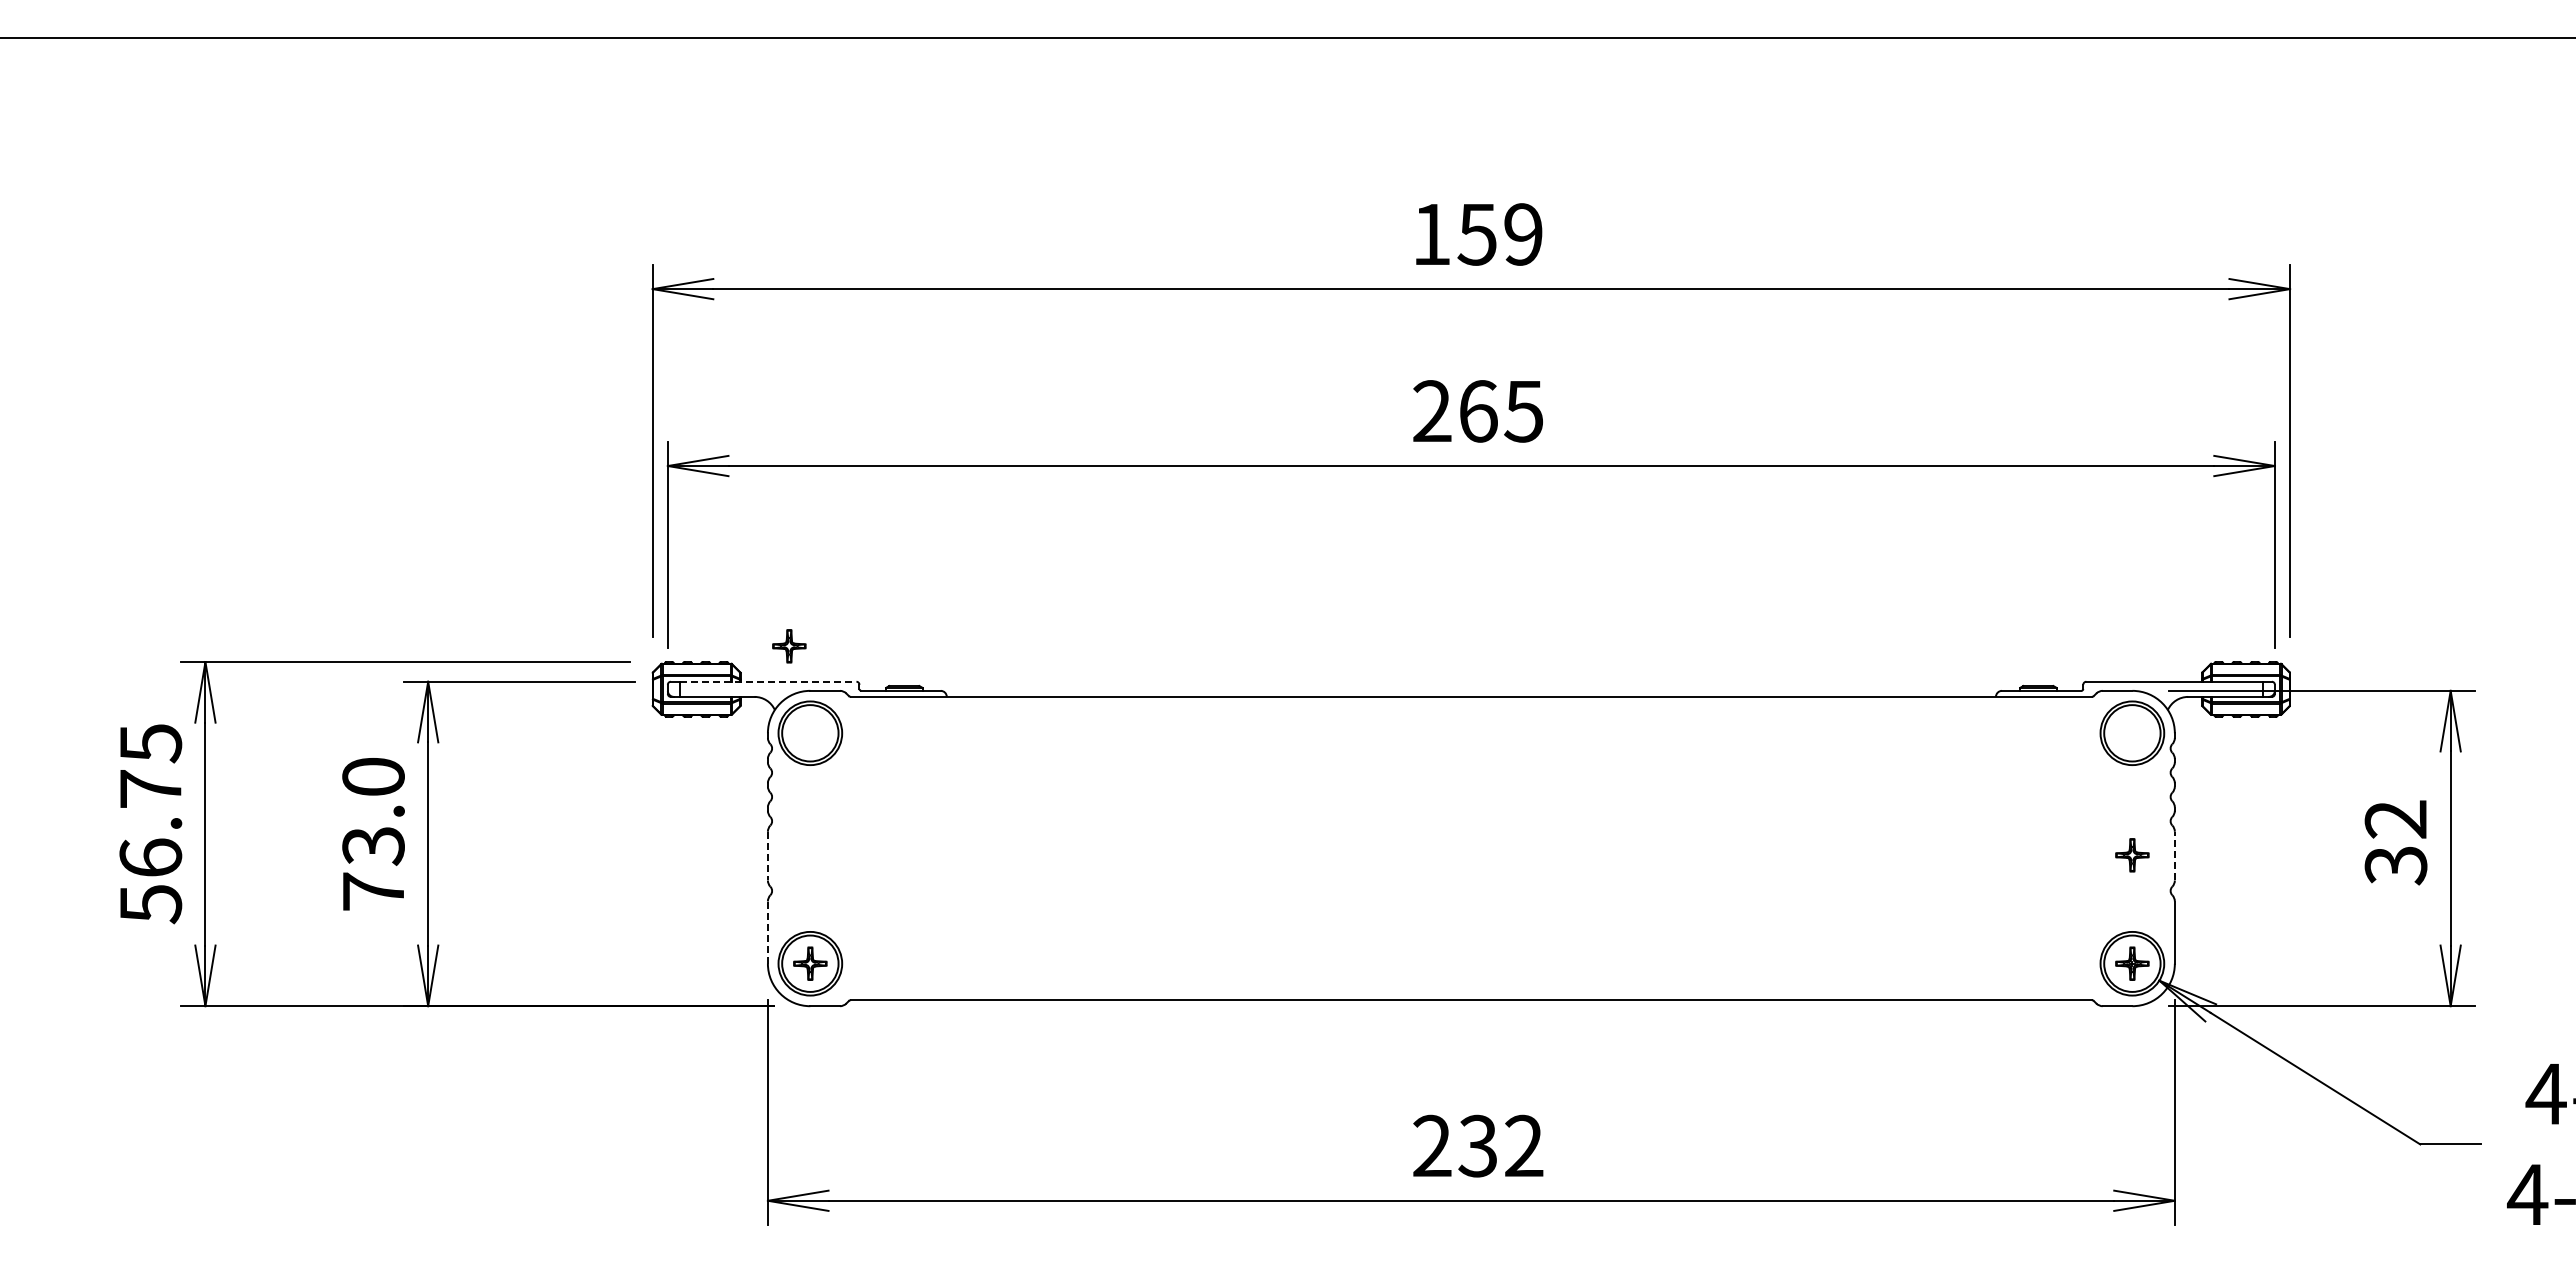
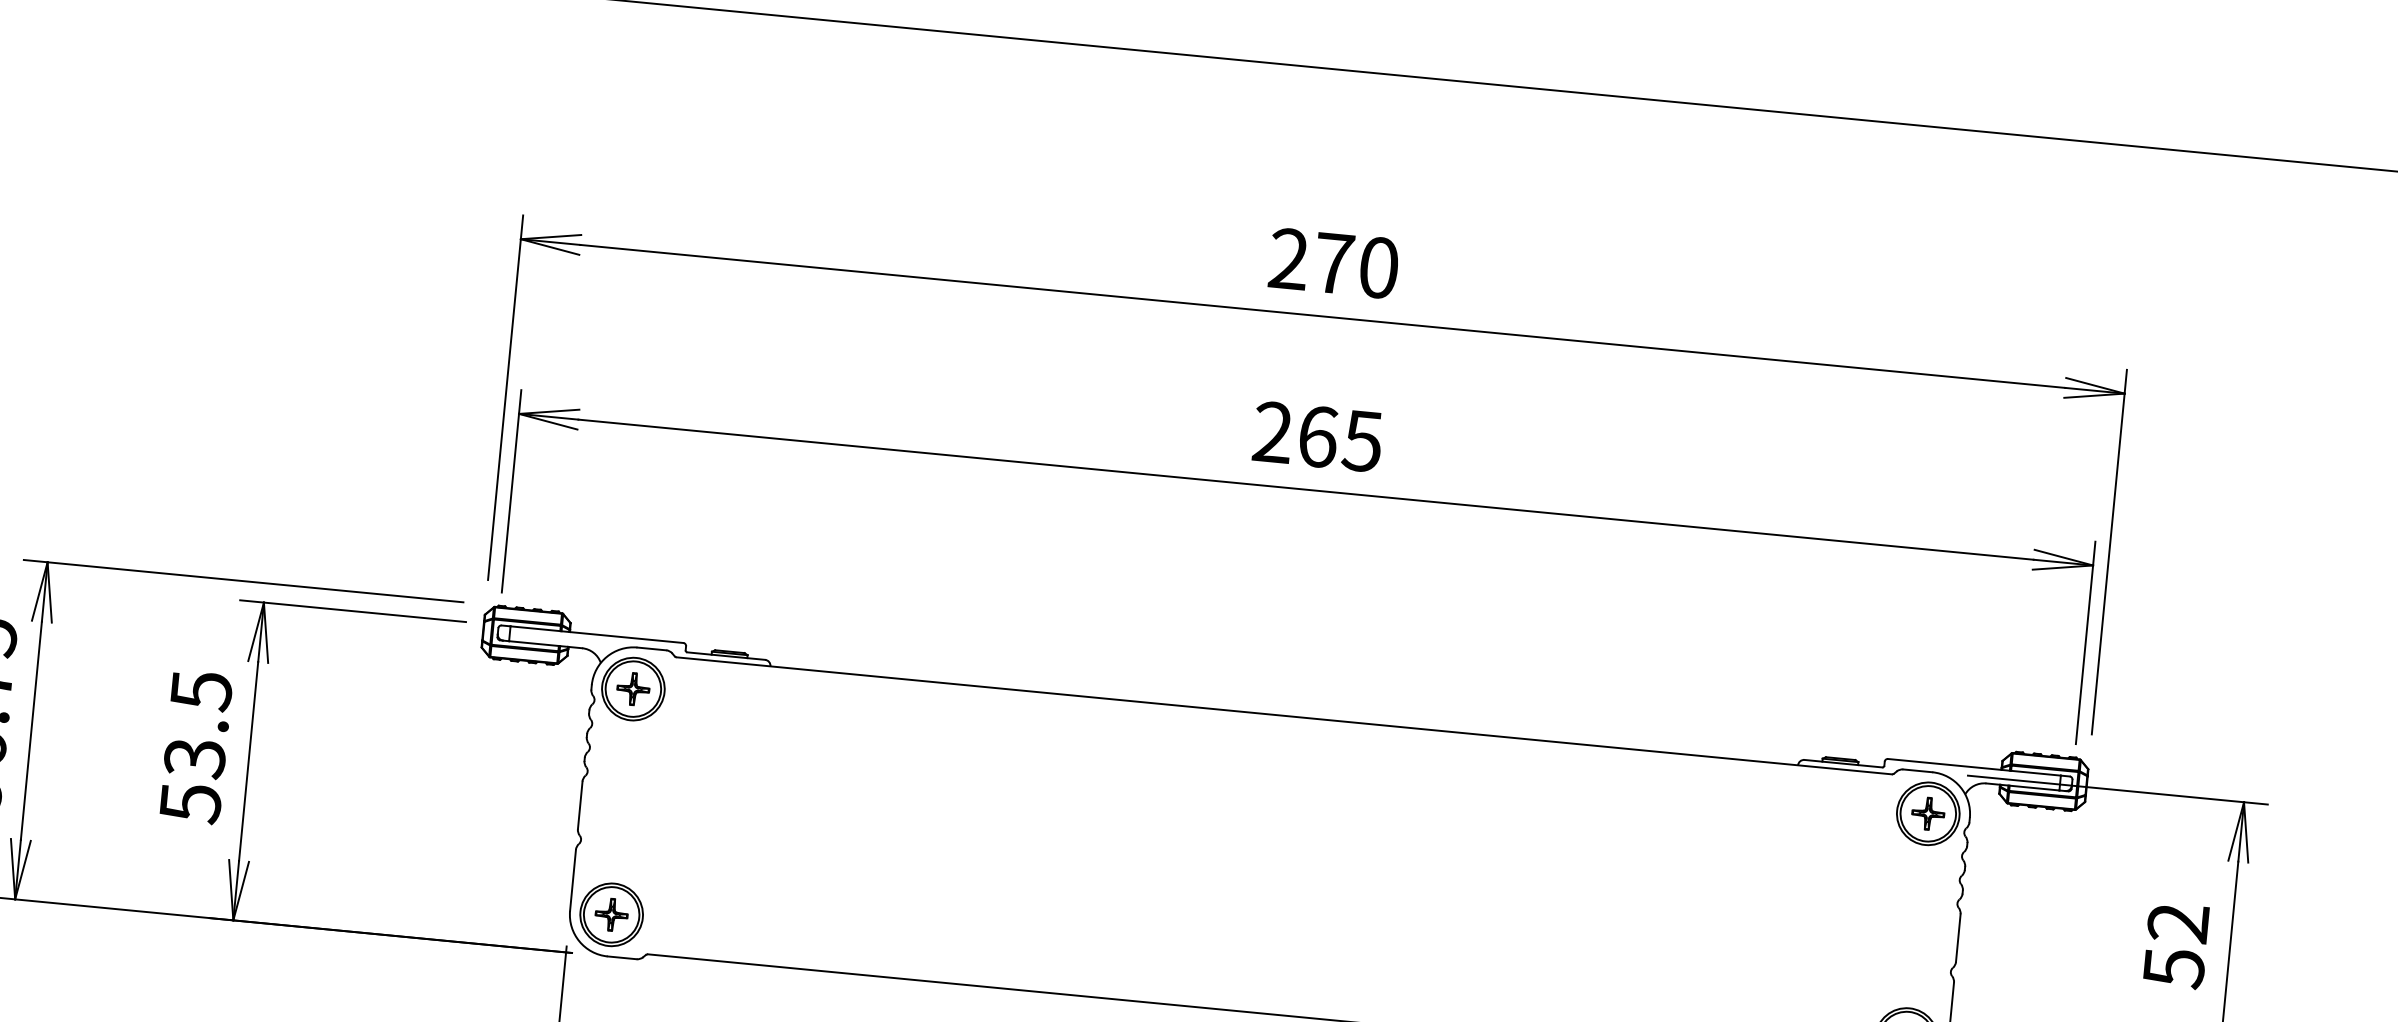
text: (1477, 234) -> (1333, 263), 159 -> 270
part: (789, 646) -> (633, 689), moved
line: (768, 681) -> (597, 634), dashed -> solid
text: (373, 834) -> (195, 747), 73.0 -> 53.5
part: (2132, 855) -> (1928, 814), moved
line: (2174, 855) -> (1958, 937), dashed -> solid
line: (767, 856) -> (579, 805), dashed -> solid
text: (2395, 865) -> (2173, 968), 32 -> 52
line: (767, 933) -> (572, 881), dashed -> solid

